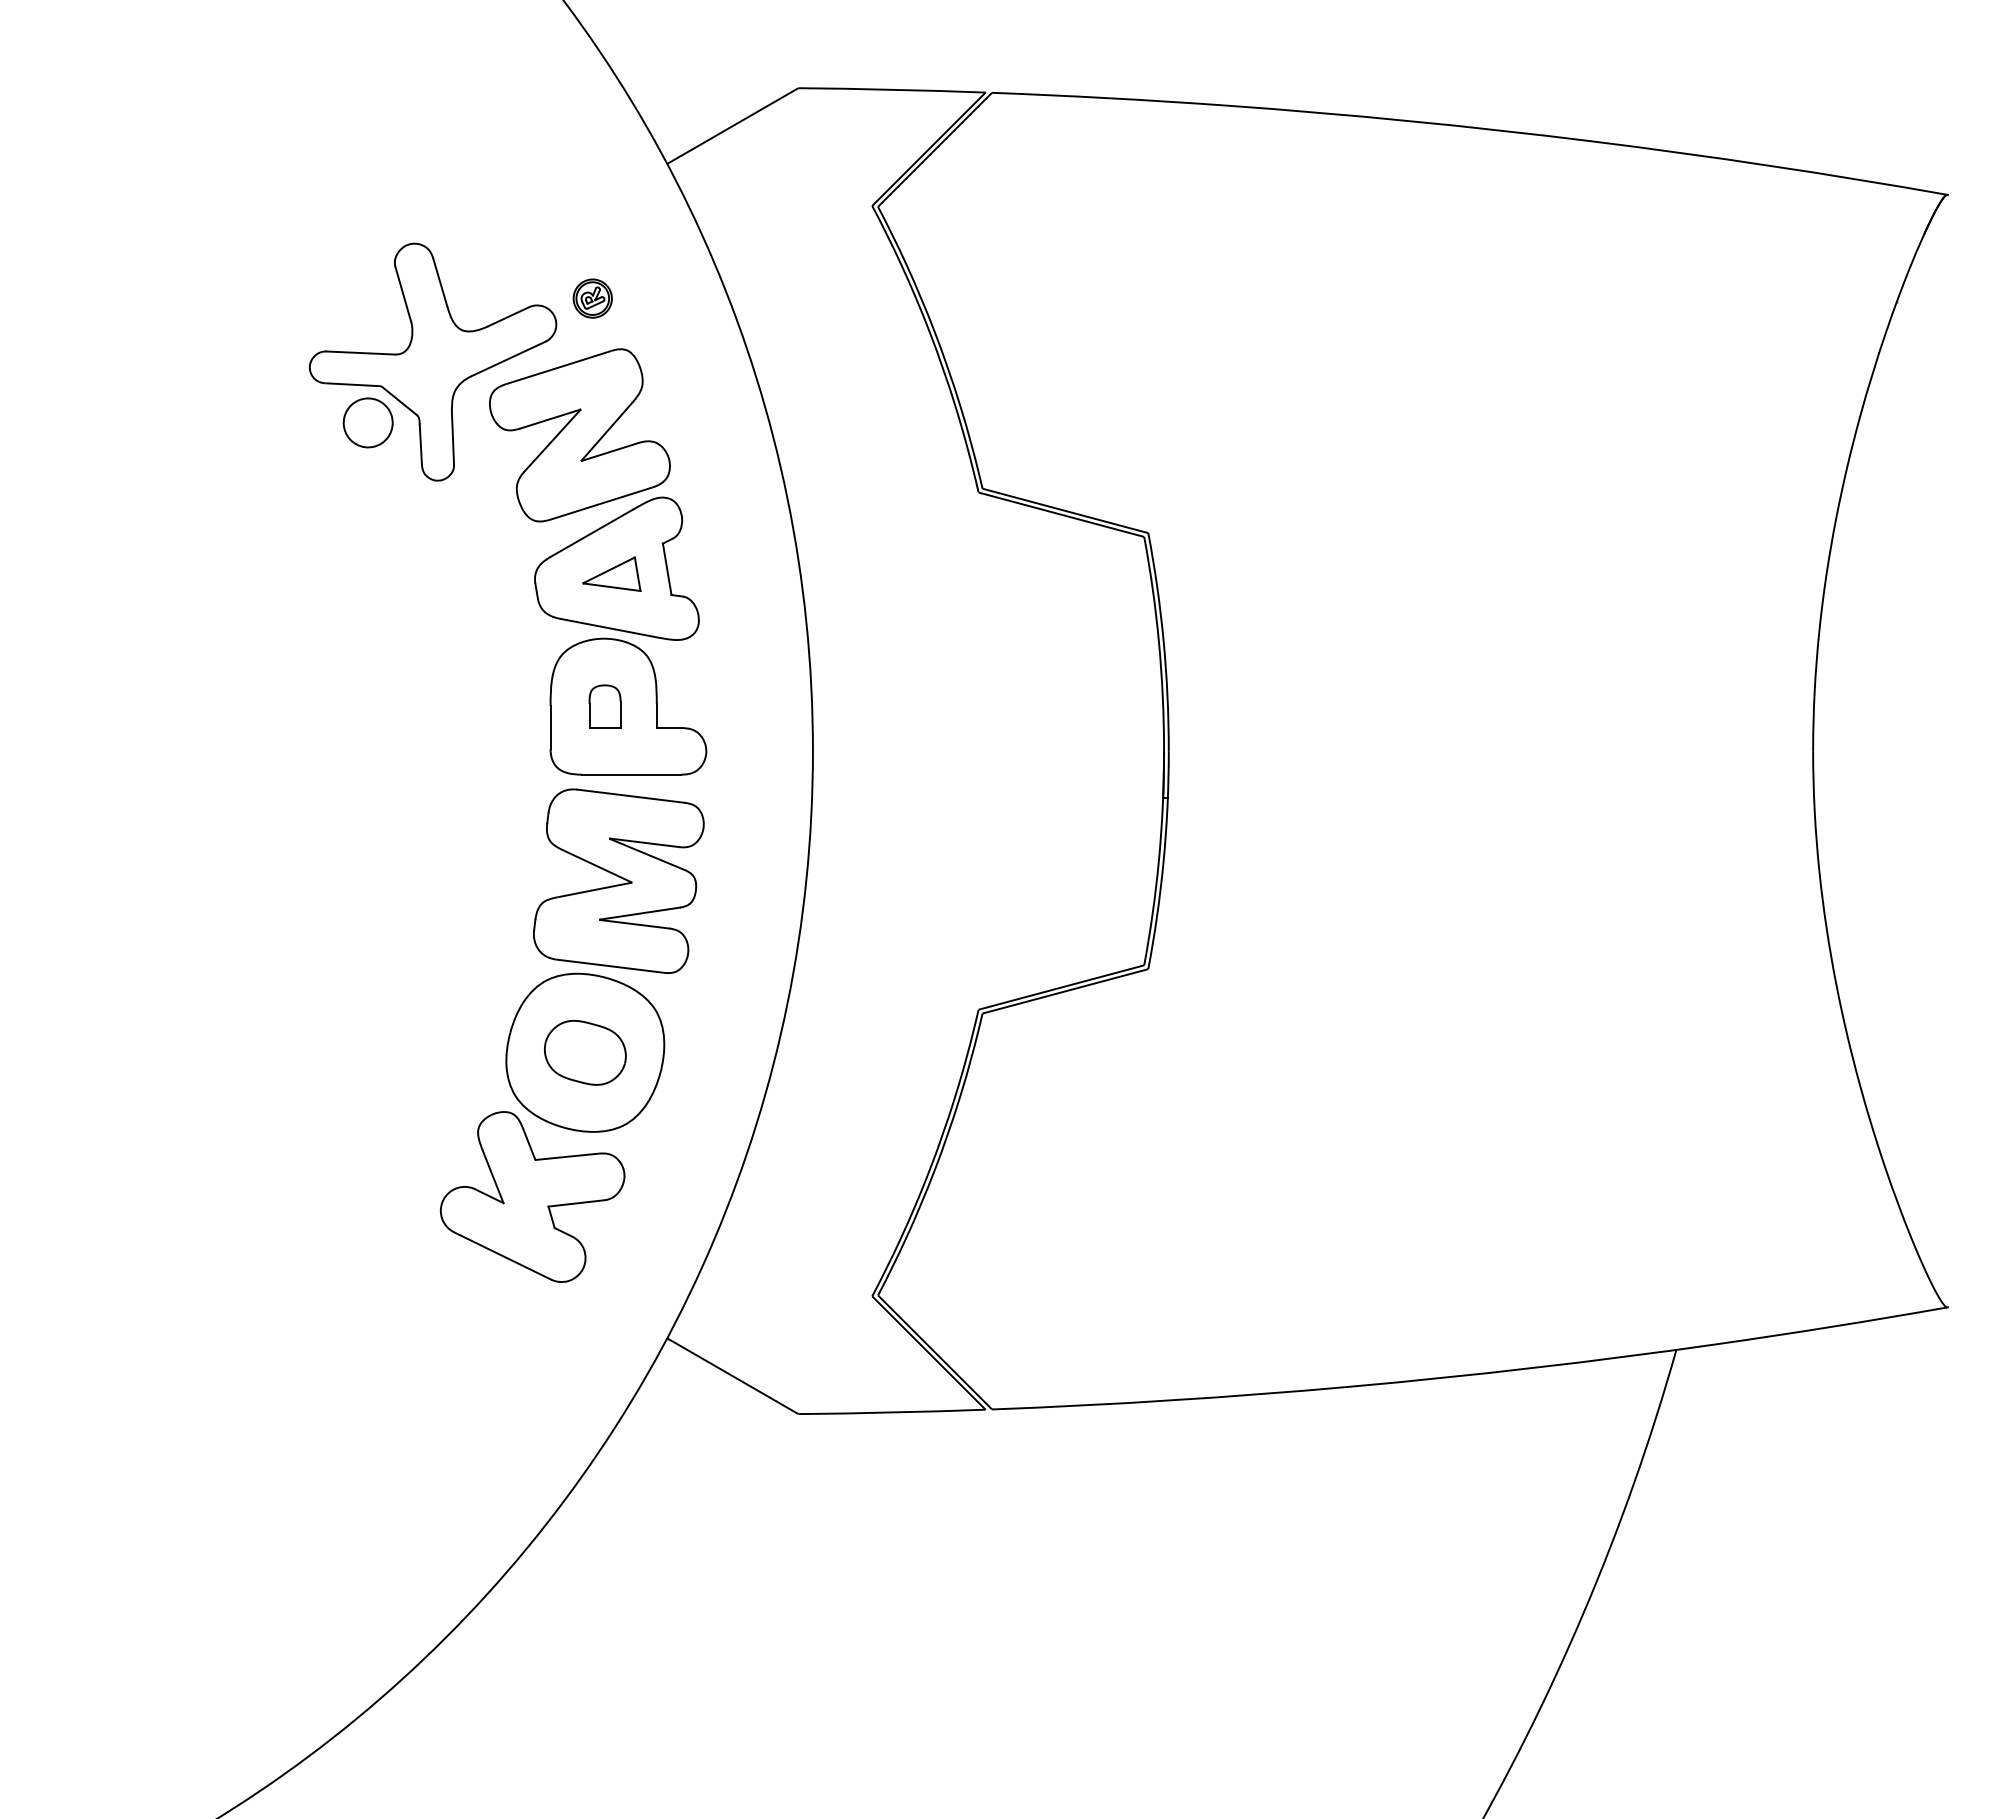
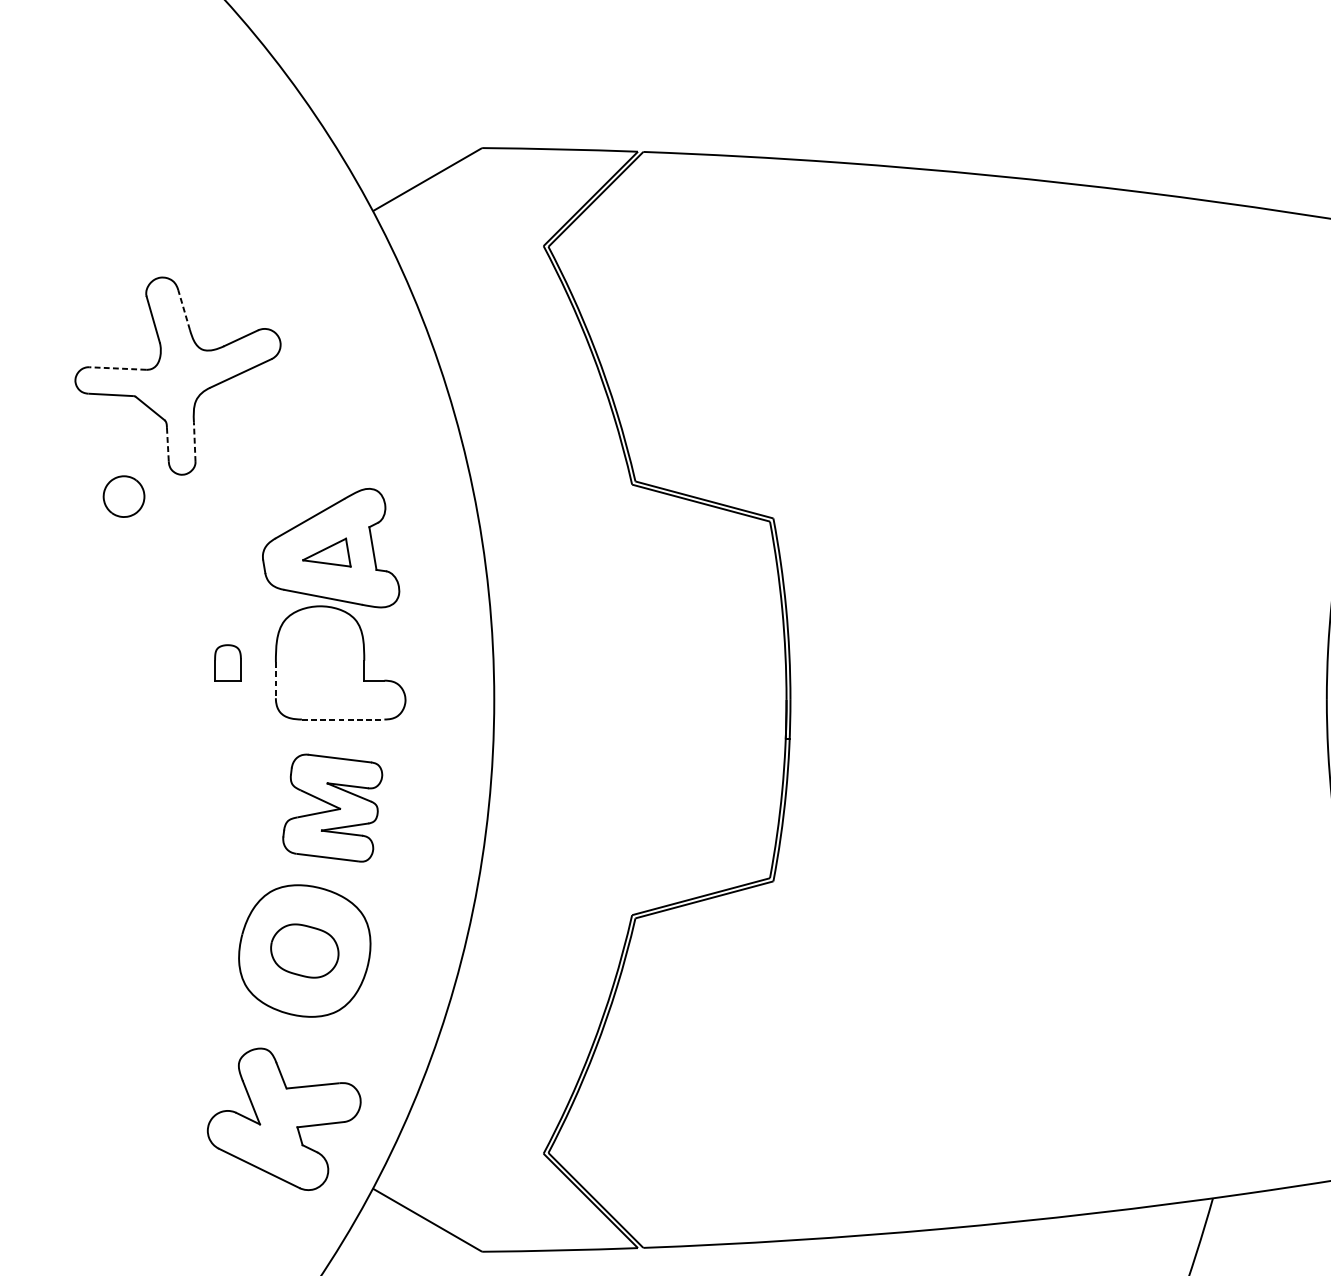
line: (440, 282) -> (184, 309), solid -> dashed
part: (592, 298) -> (310, 323), removed
line: (360, 353) -> (117, 368), solid -> dashed
part: (367, 422) -> (123, 496), moved
part: (579, 435) -> (299, 437), removed
line: (453, 441) -> (195, 442), solid -> dashed
line: (420, 444) -> (167, 444), solid -> dashed
part: (604, 706) -> (227, 662), moved
line: (550, 727) -> (275, 680), solid -> dashed
line: (631, 774) -> (343, 719), solid -> dashed
part: (618, 880) -> (332, 807), size x0.7
part: (532, 1196) -> (284, 1118), moved

